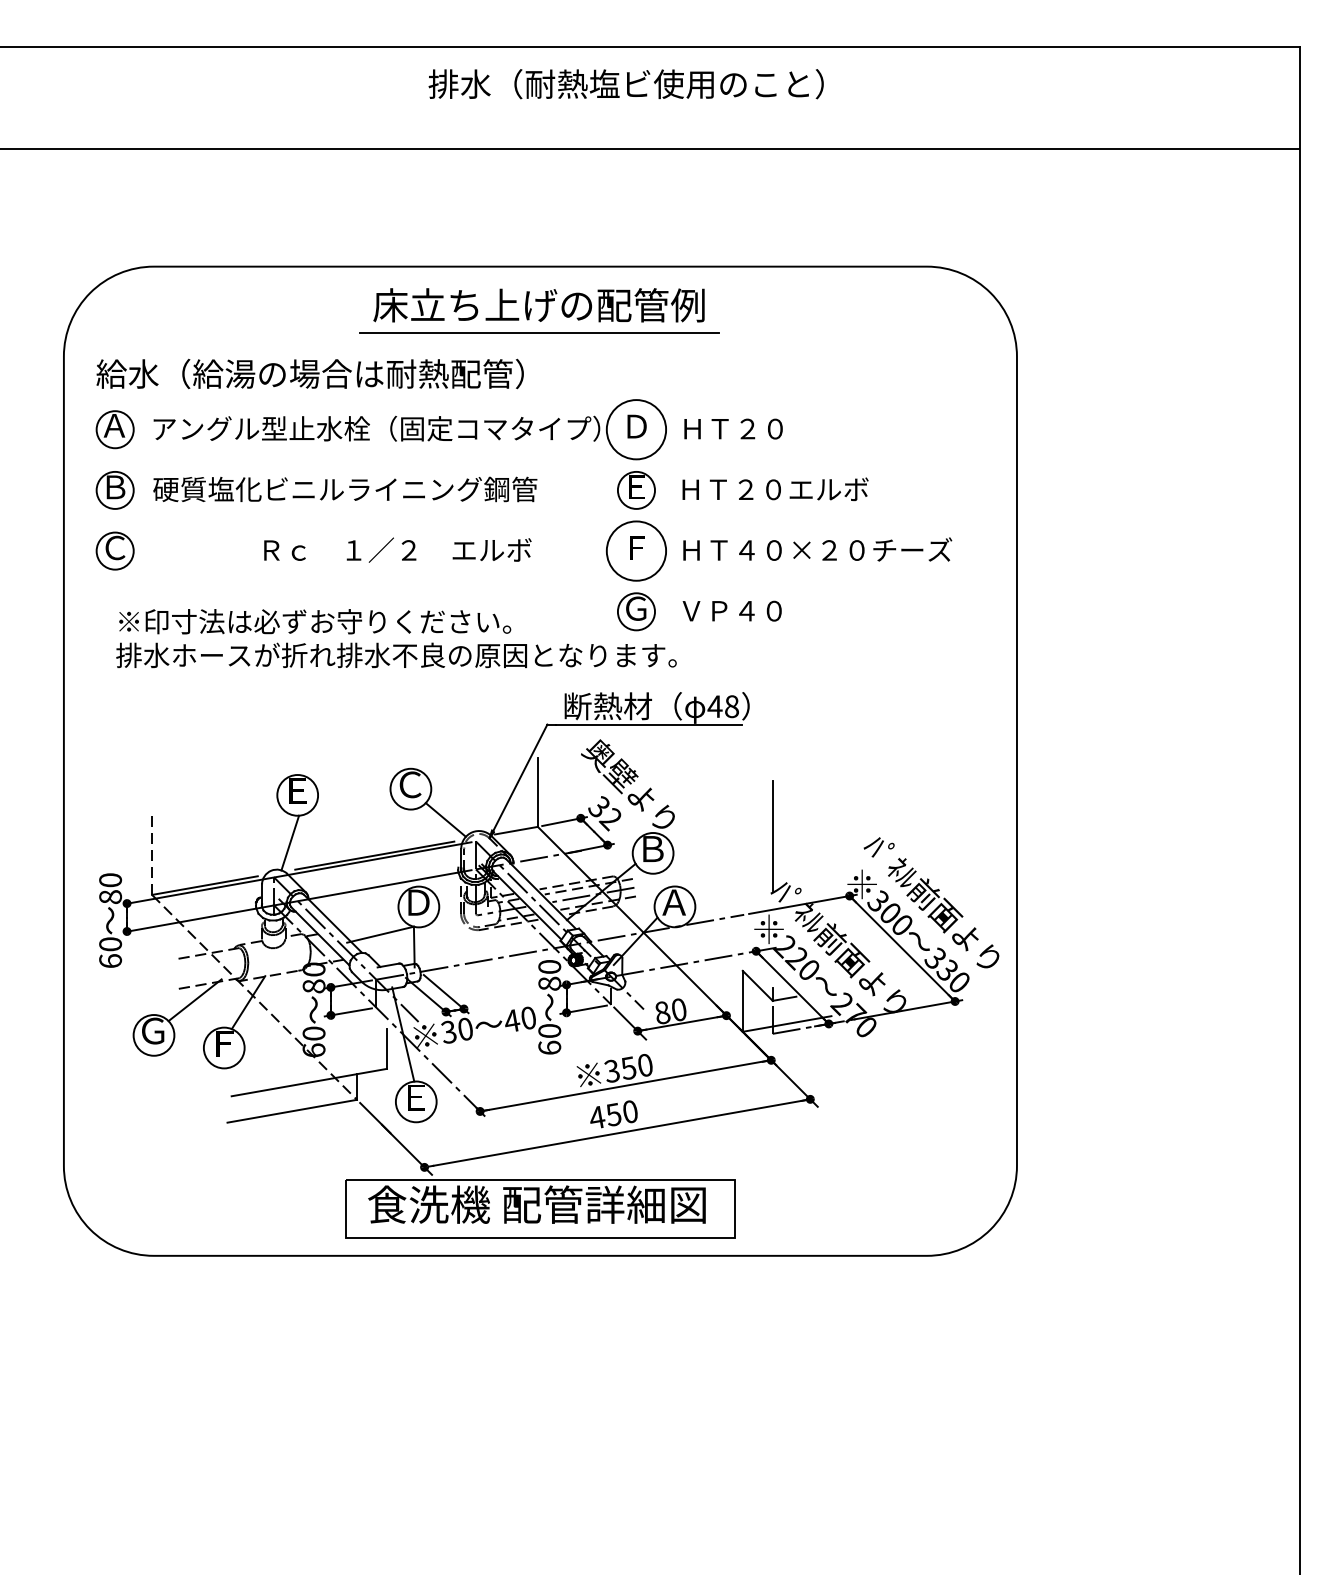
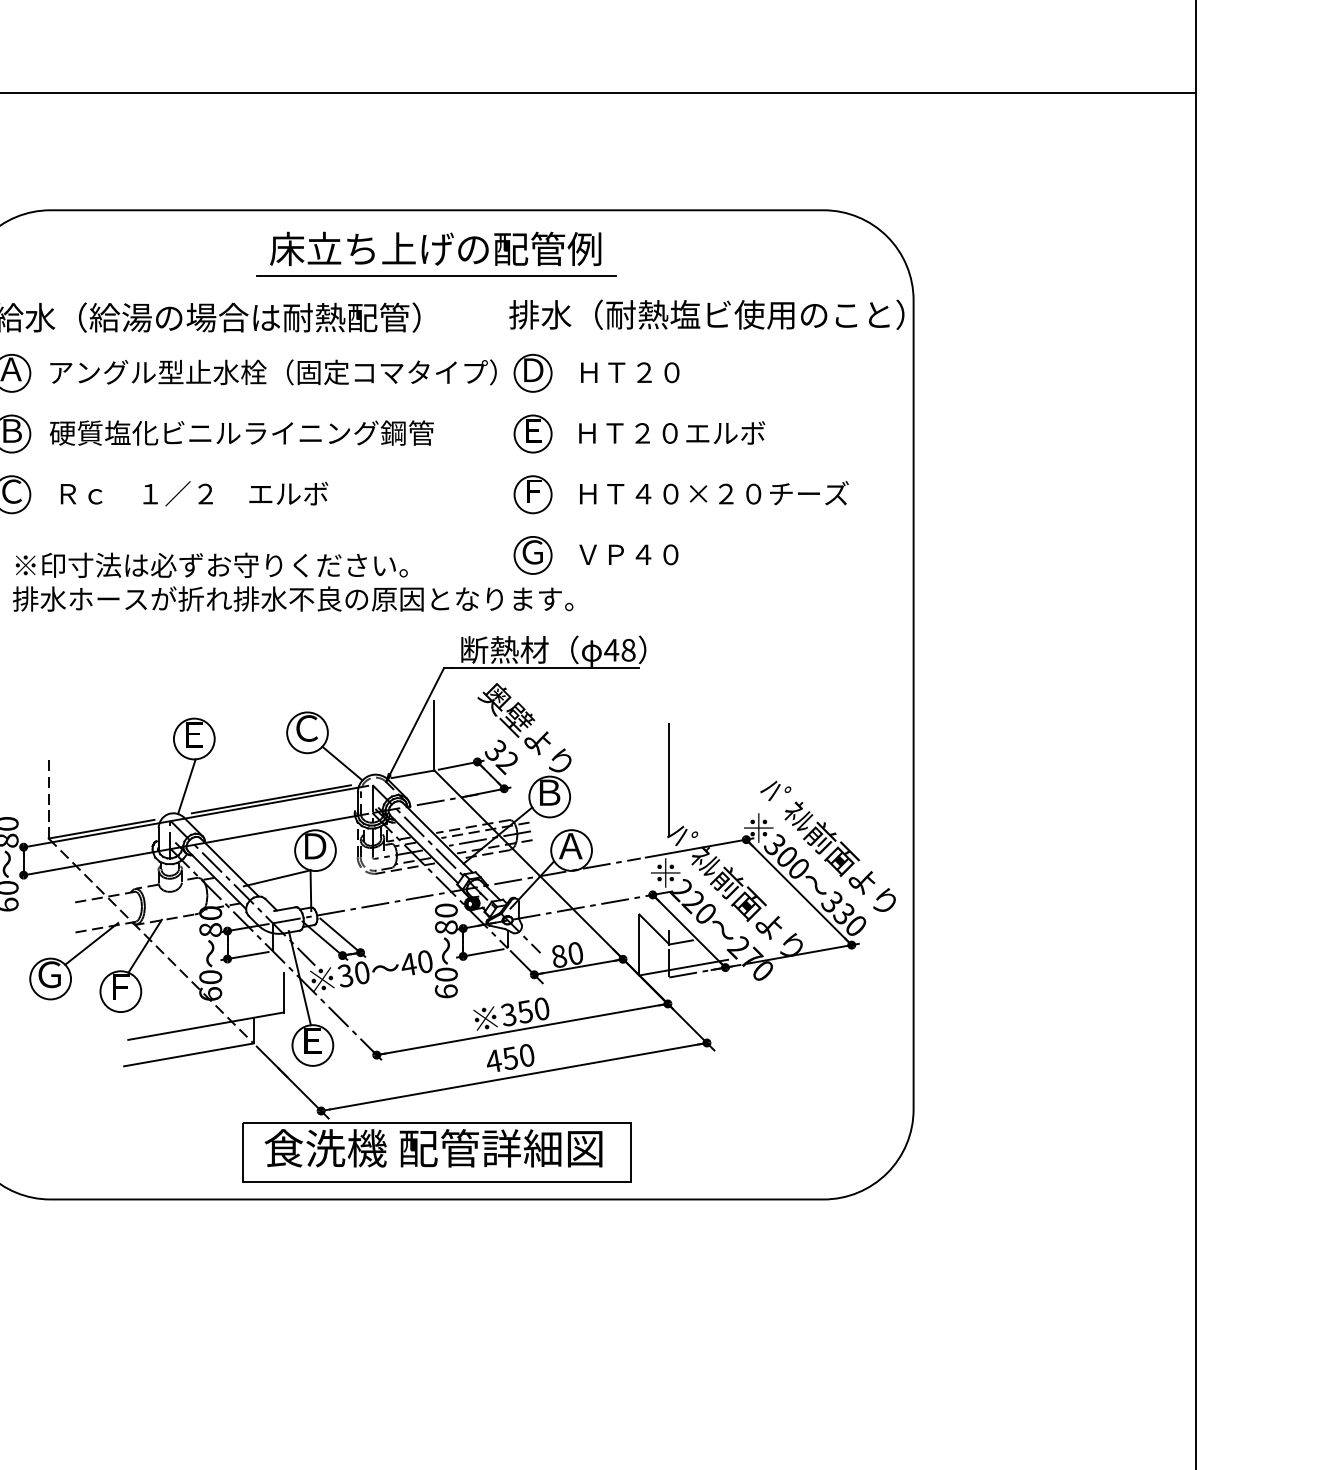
text: (625, 84) -> (706, 315), moved
circle: (636, 429) -> (533, 373), size x0.62
text: (397, 549) -> (194, 493), moved
circle: (636, 550) -> (533, 494), size x0.62

